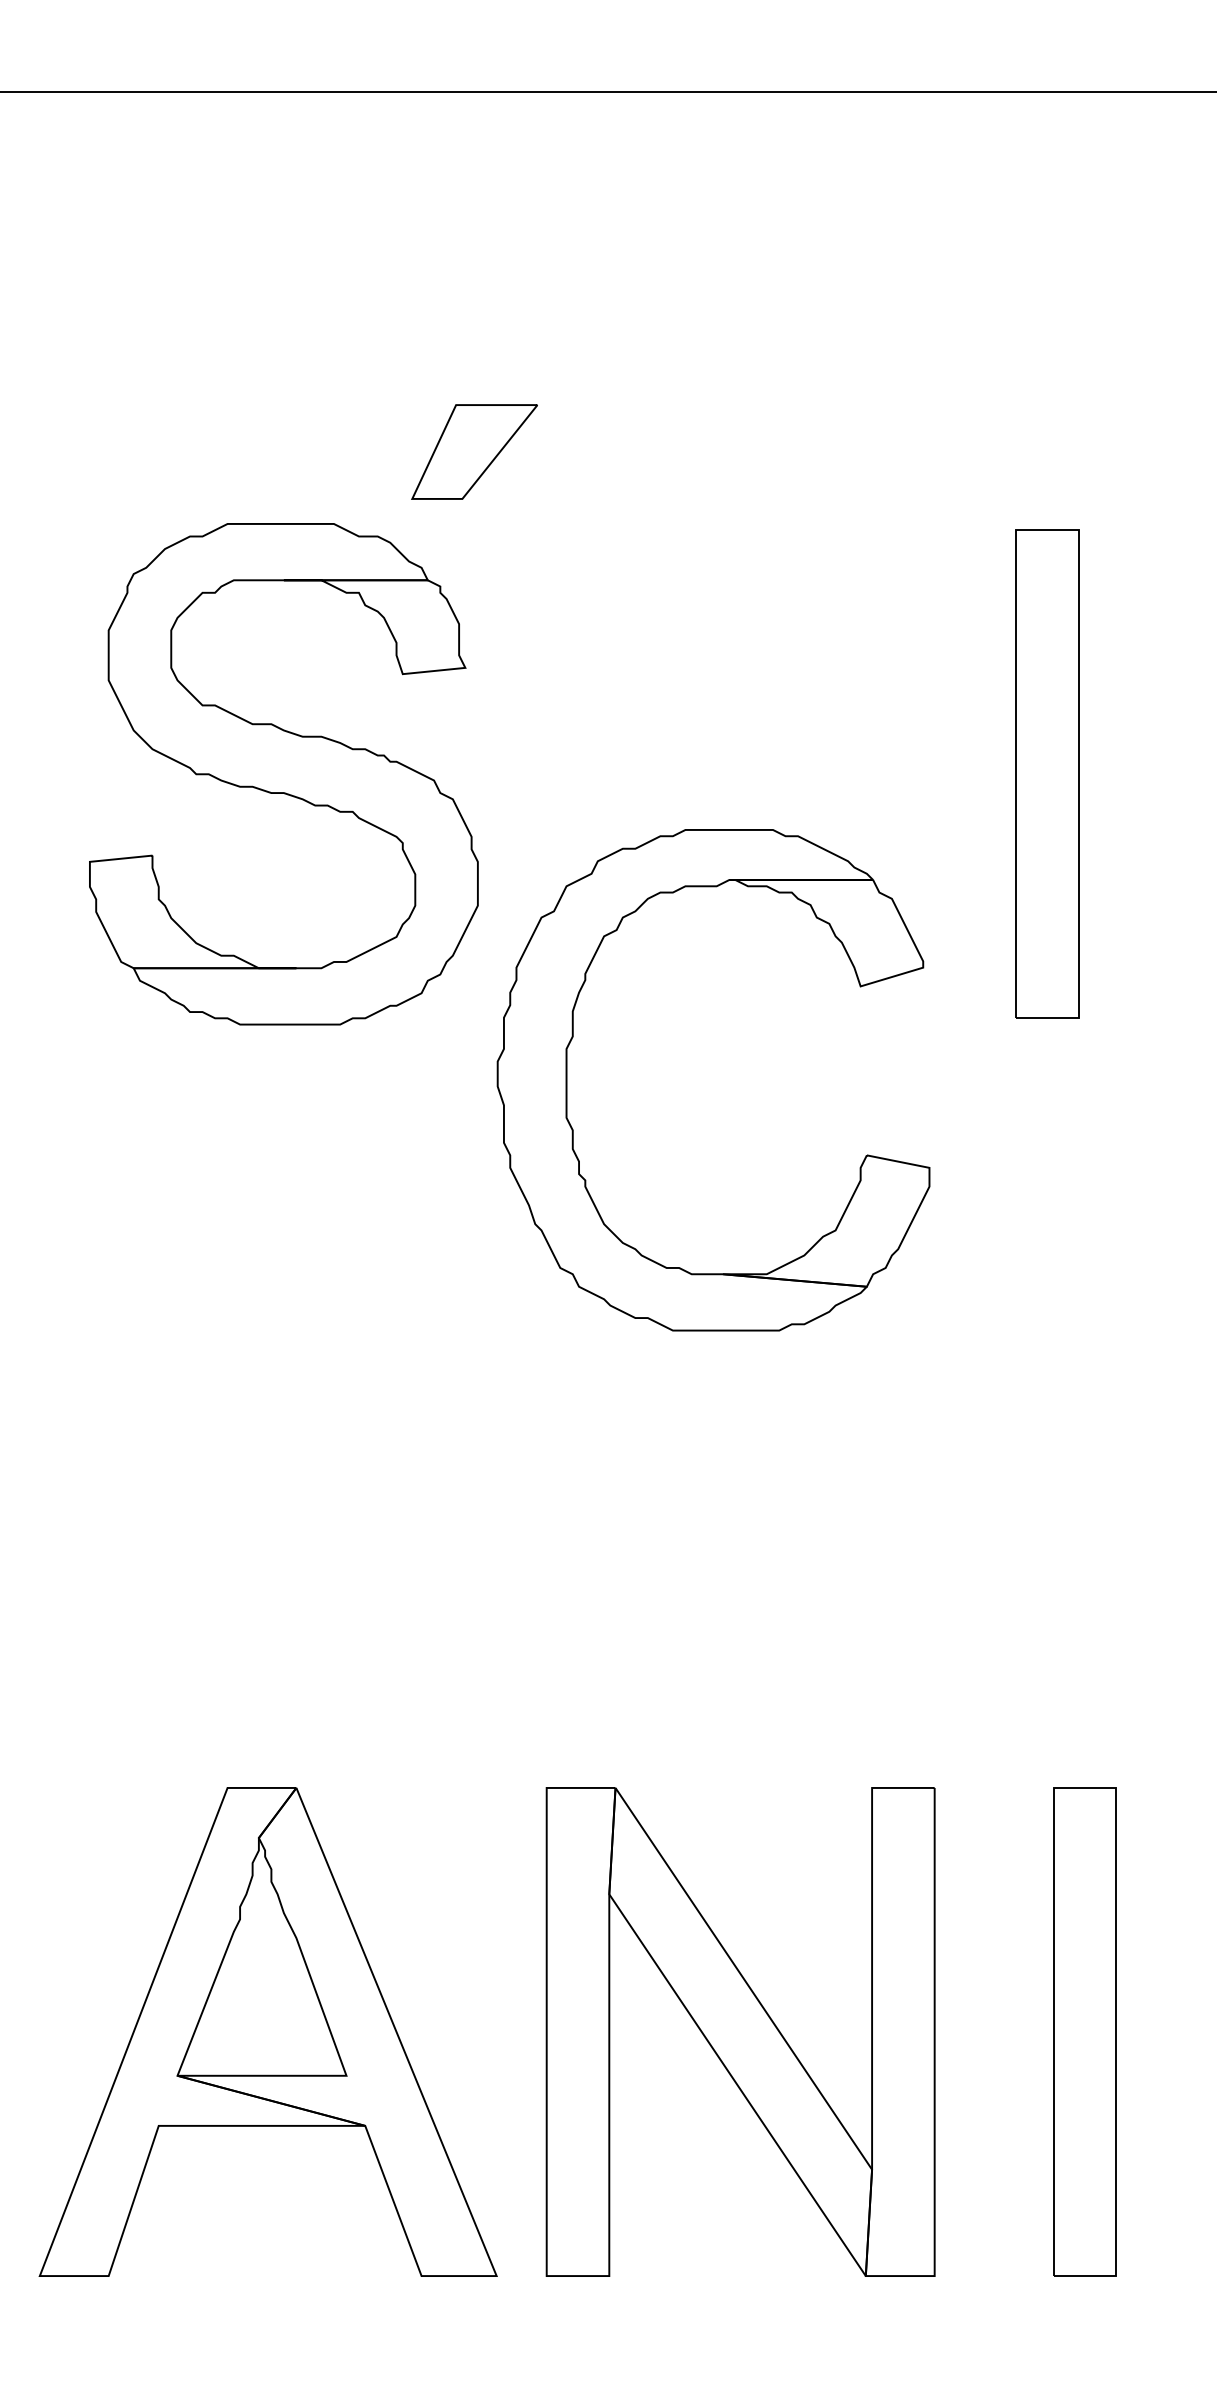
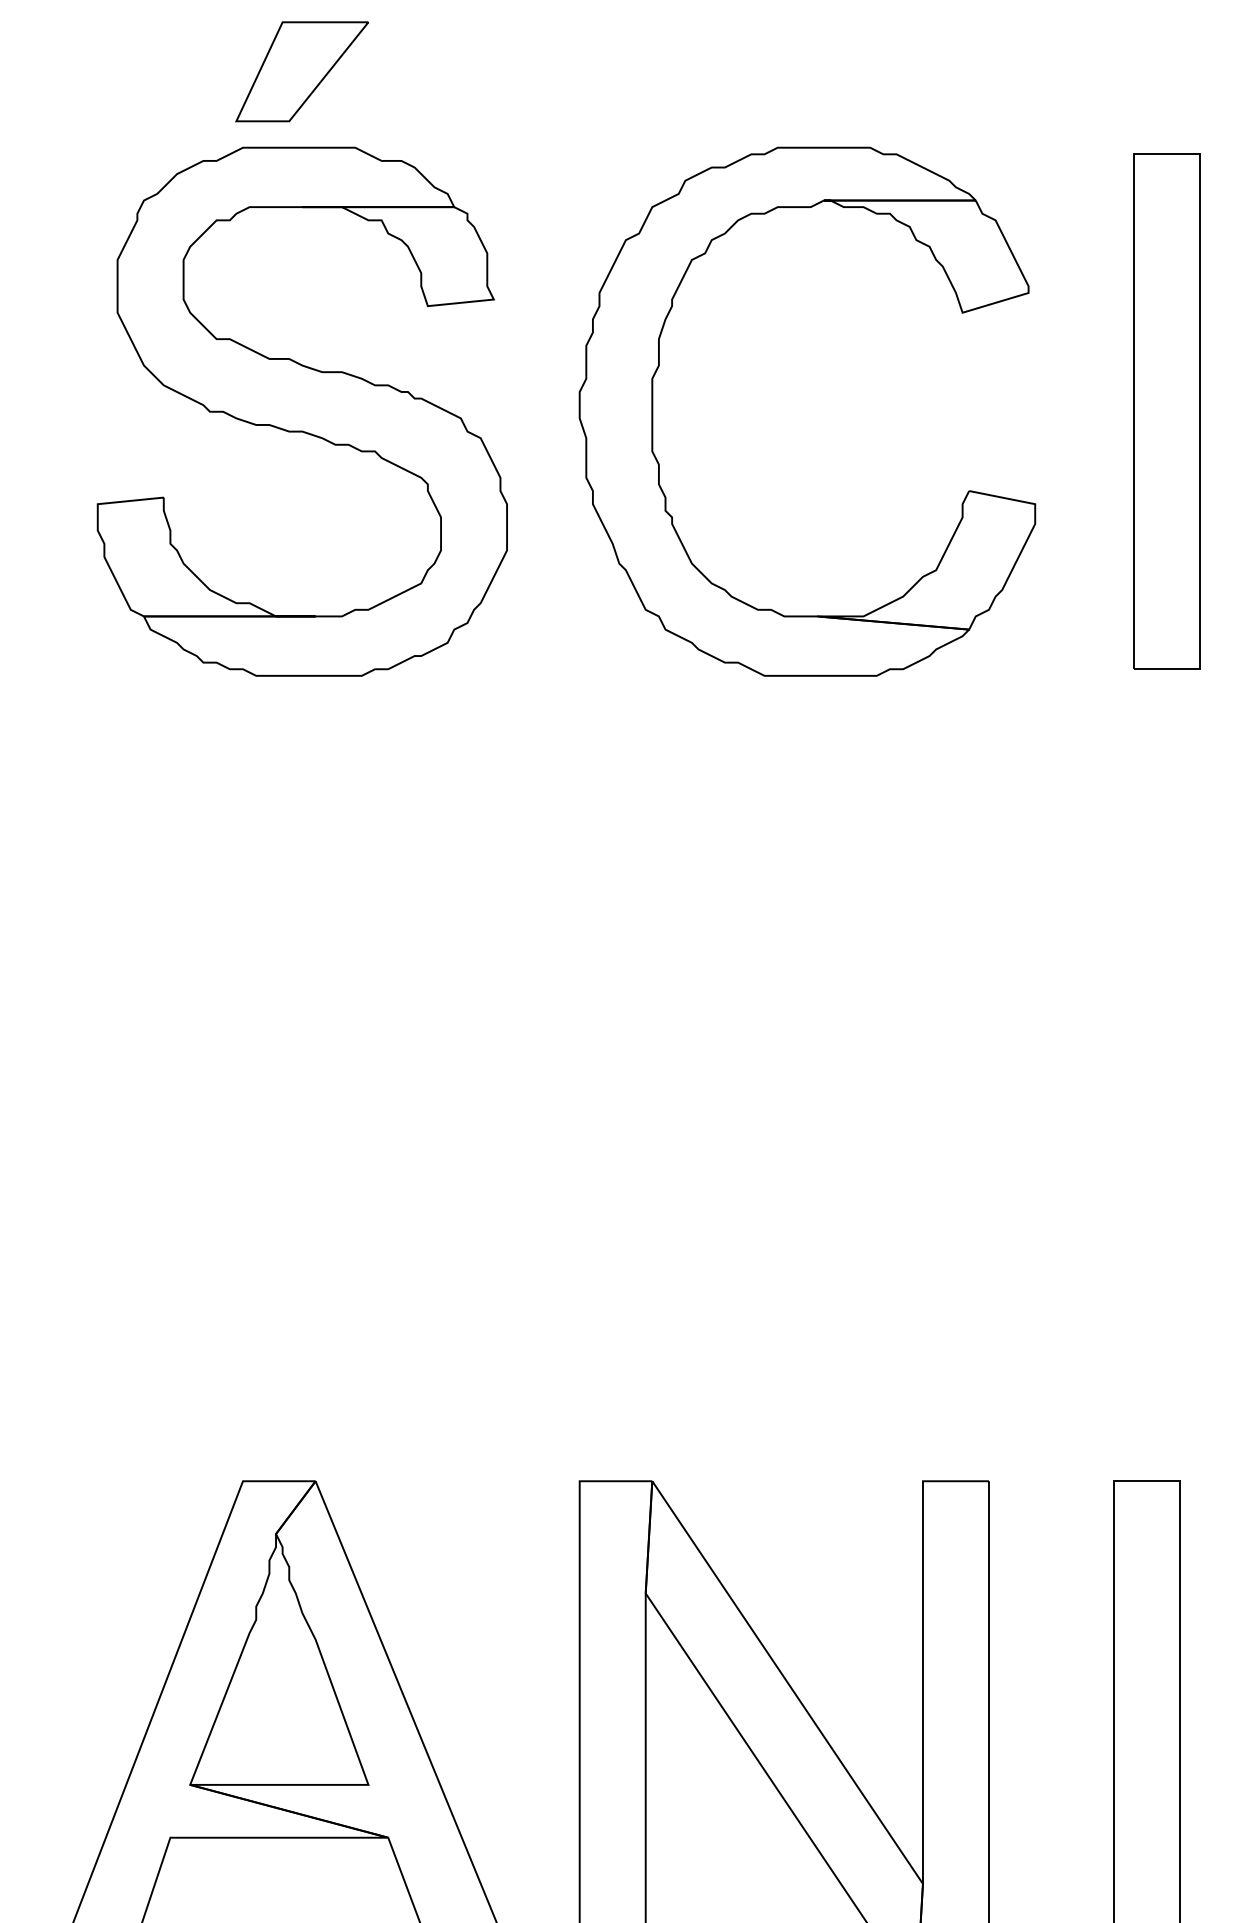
part: (474, 451) -> (302, 71), moved
part: (1047, 773) -> (1167, 410), moved
part: (567, 1080) -> (653, 412), moved

